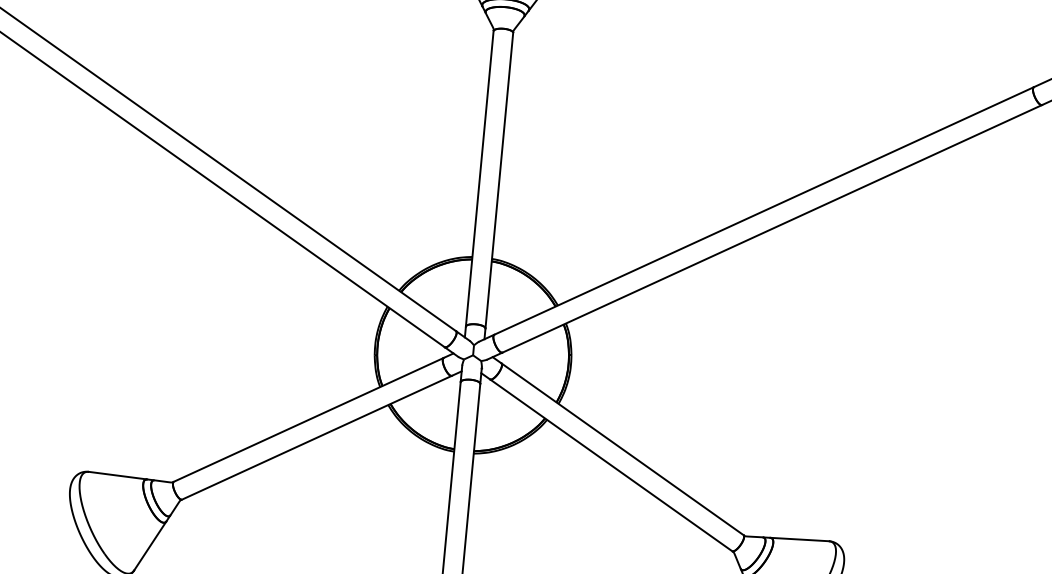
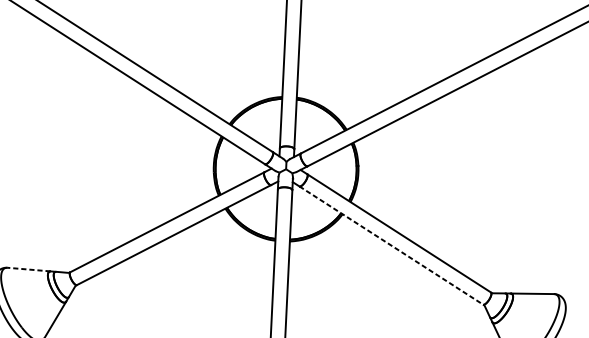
line: (611, 465) -> (391, 245), solid -> dashed
line: (117, 475) -> (28, 269), solid -> dashed

